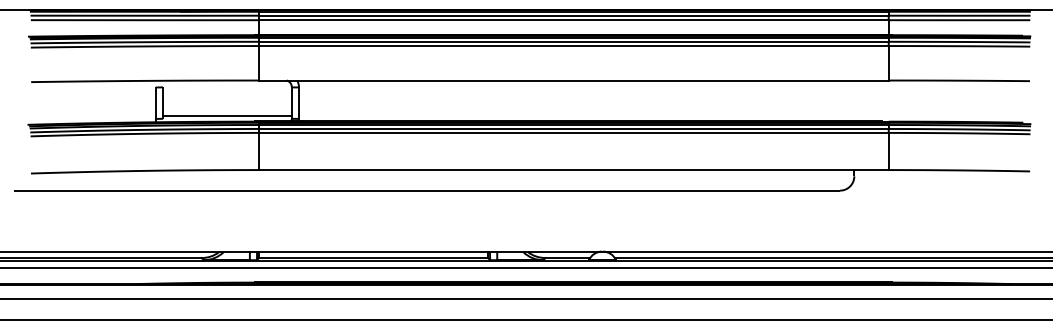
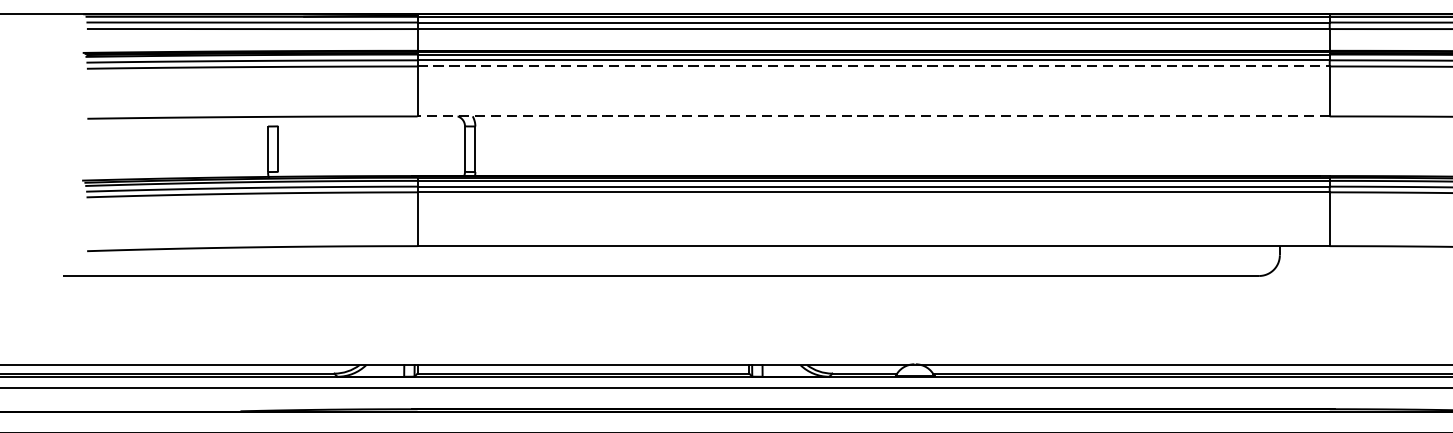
line: (573, 46) -> (873, 67), solid -> dashed
line: (573, 80) -> (873, 116), solid -> dashed
line: (227, 115) -> (371, 167), removed

